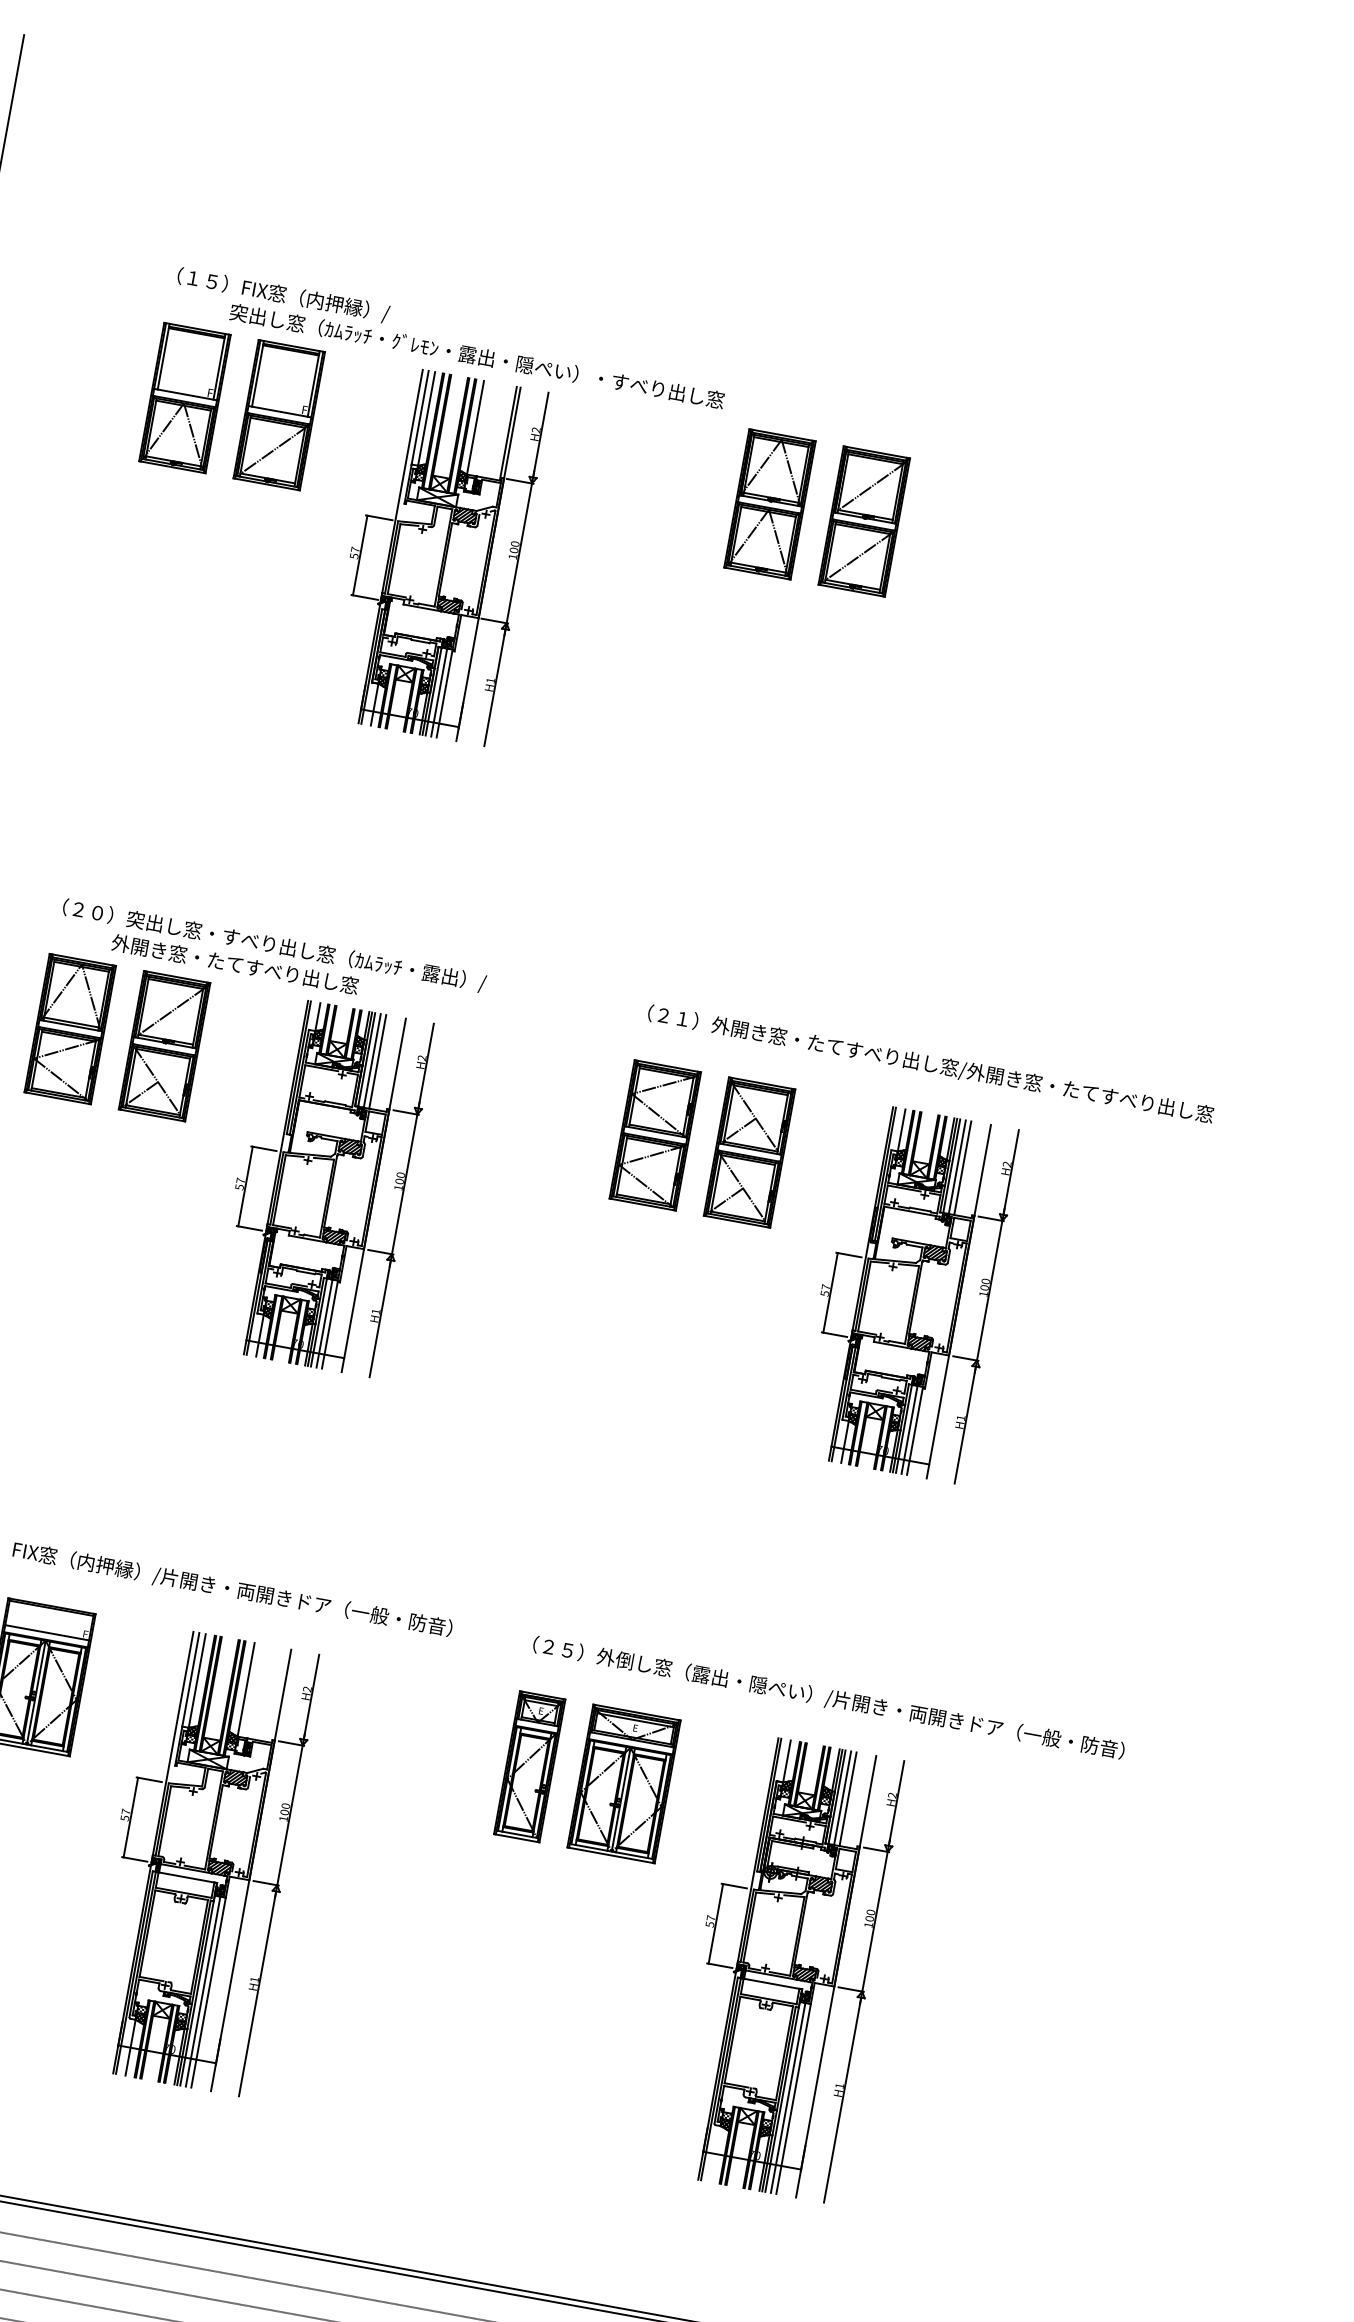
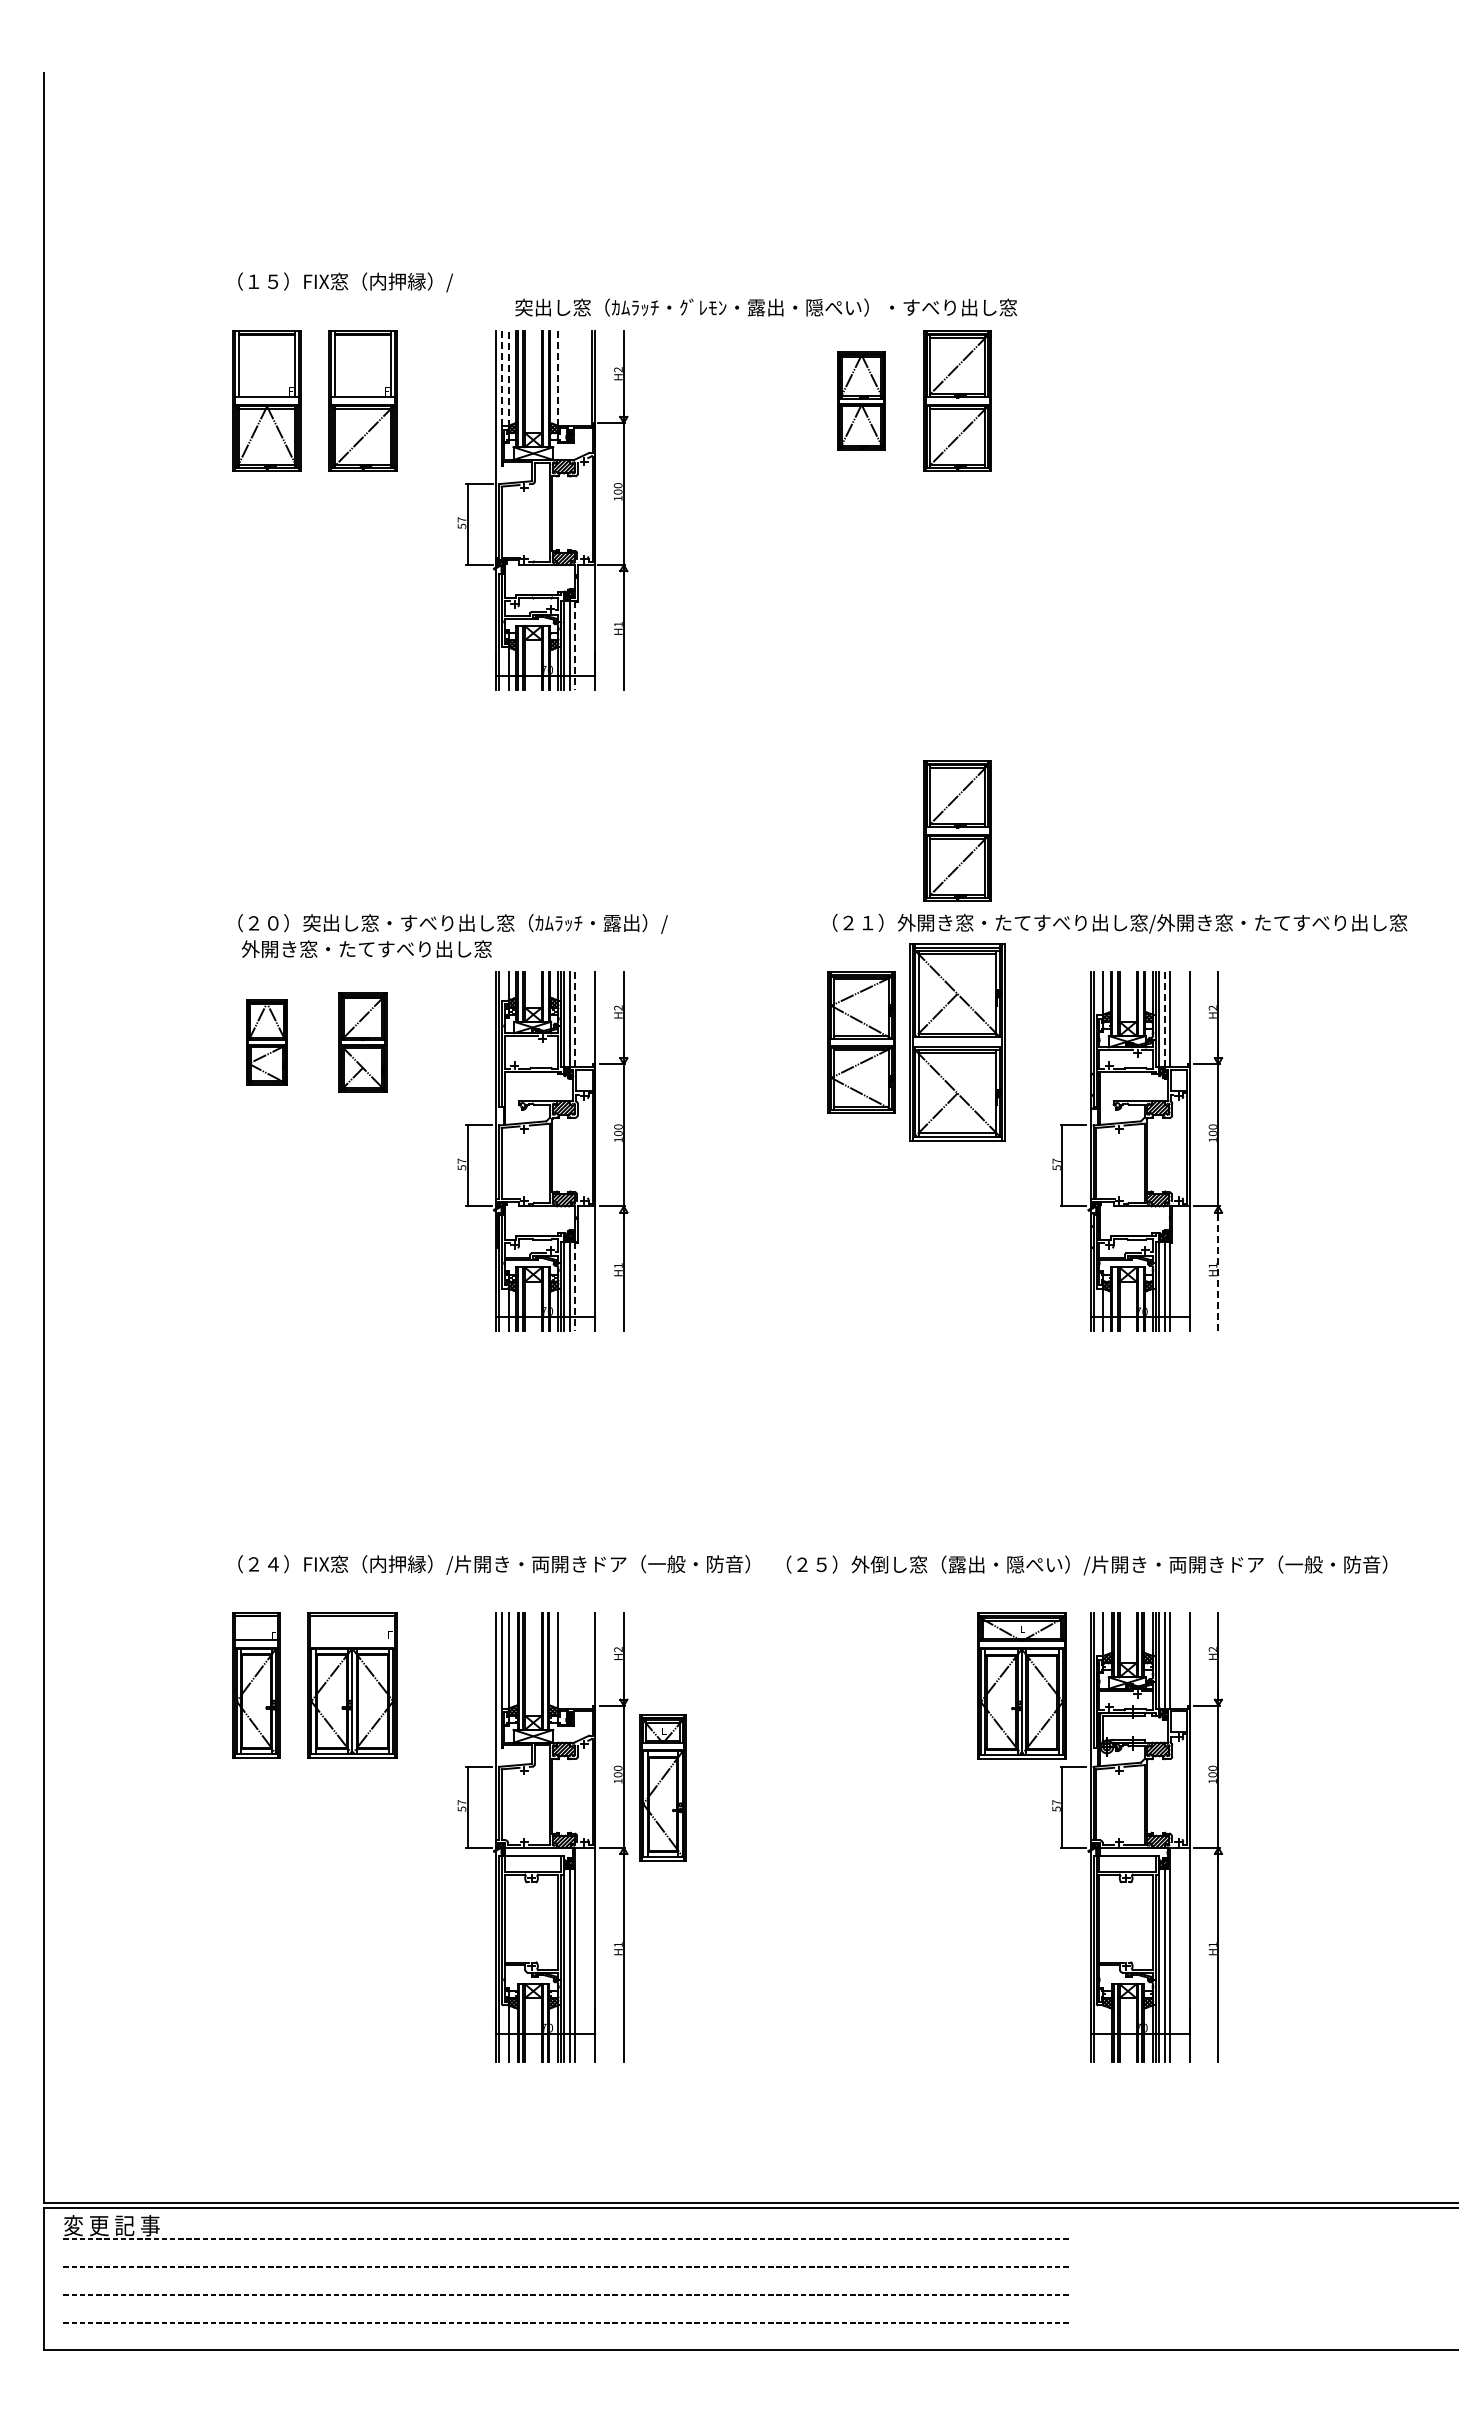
text: (476, 356) -> (765, 307), moved
line: (420, 418) -> (502, 378), solid -> dashed
line: (426, 419) -> (508, 378), solid -> dashed
line: (475, 428) -> (558, 378), solid -> dashed
part: (769, 503) -> (861, 400), size x0.7
line: (444, 693) -> (575, 645), solid -> dashed
part: (787, 944) -> (957, 830), added
text: (235, 963) -> (366, 948), moved
part: (69, 1029) -> (266, 1042), size x0.6
part: (164, 1046) -> (362, 1042), size x0.7
line: (377, 1061) -> (575, 1019), solid -> dashed
part: (749, 1152) -> (957, 1042), size x1.4
line: (957, 1167) -> (1164, 1019), solid -> dashed
line: (330, 1324) -> (575, 1286), solid -> dashed
line: (965, 1425) -> (1218, 1272), solid -> dashed
line: (46, 1632) -> (351, 1640), removed
text: (828, 1698) -> (1086, 1565), moved
part: (529, 1766) -> (662, 1787), moved
part: (623, 1783) -> (1021, 1685), moved

